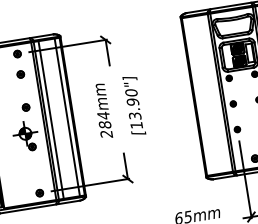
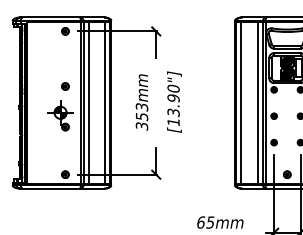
part: (20, 74) -> (65, 52), removed
line: (215, 93) -> (257, 102), added
line: (199, 95) -> (241, 102), added
text: (104, 124) -> (141, 116), 284mm -> 353mm

